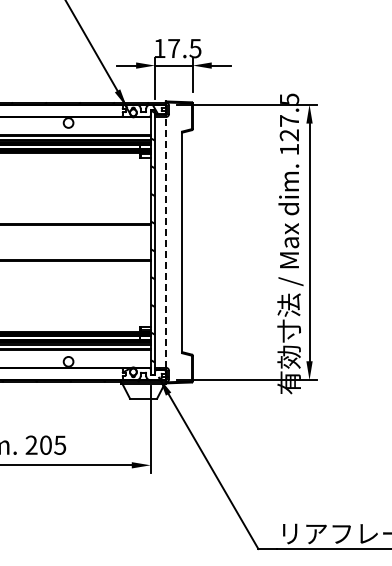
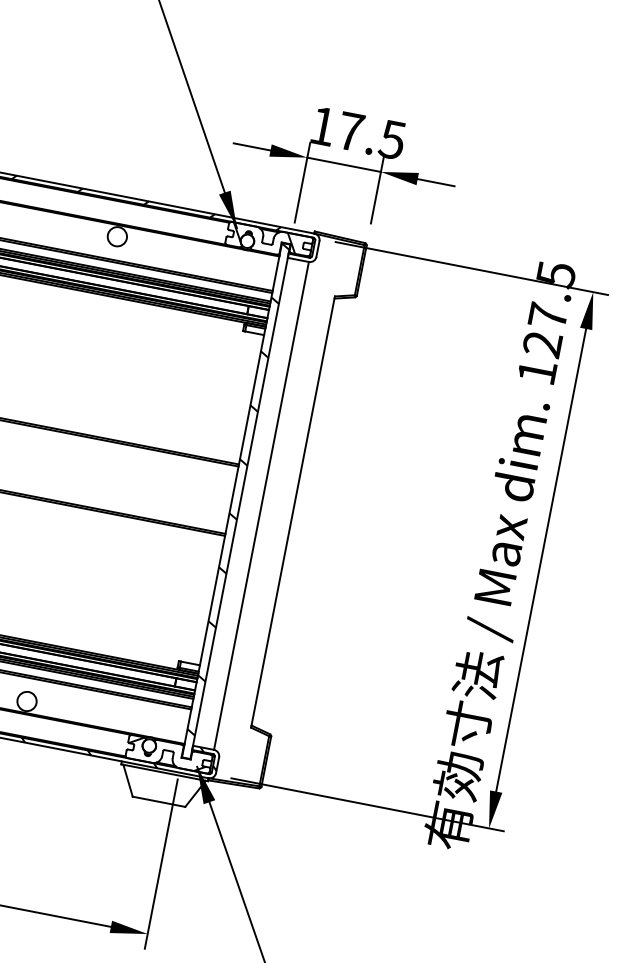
line: (165, 241) -> (261, 503), dashed -> solid

